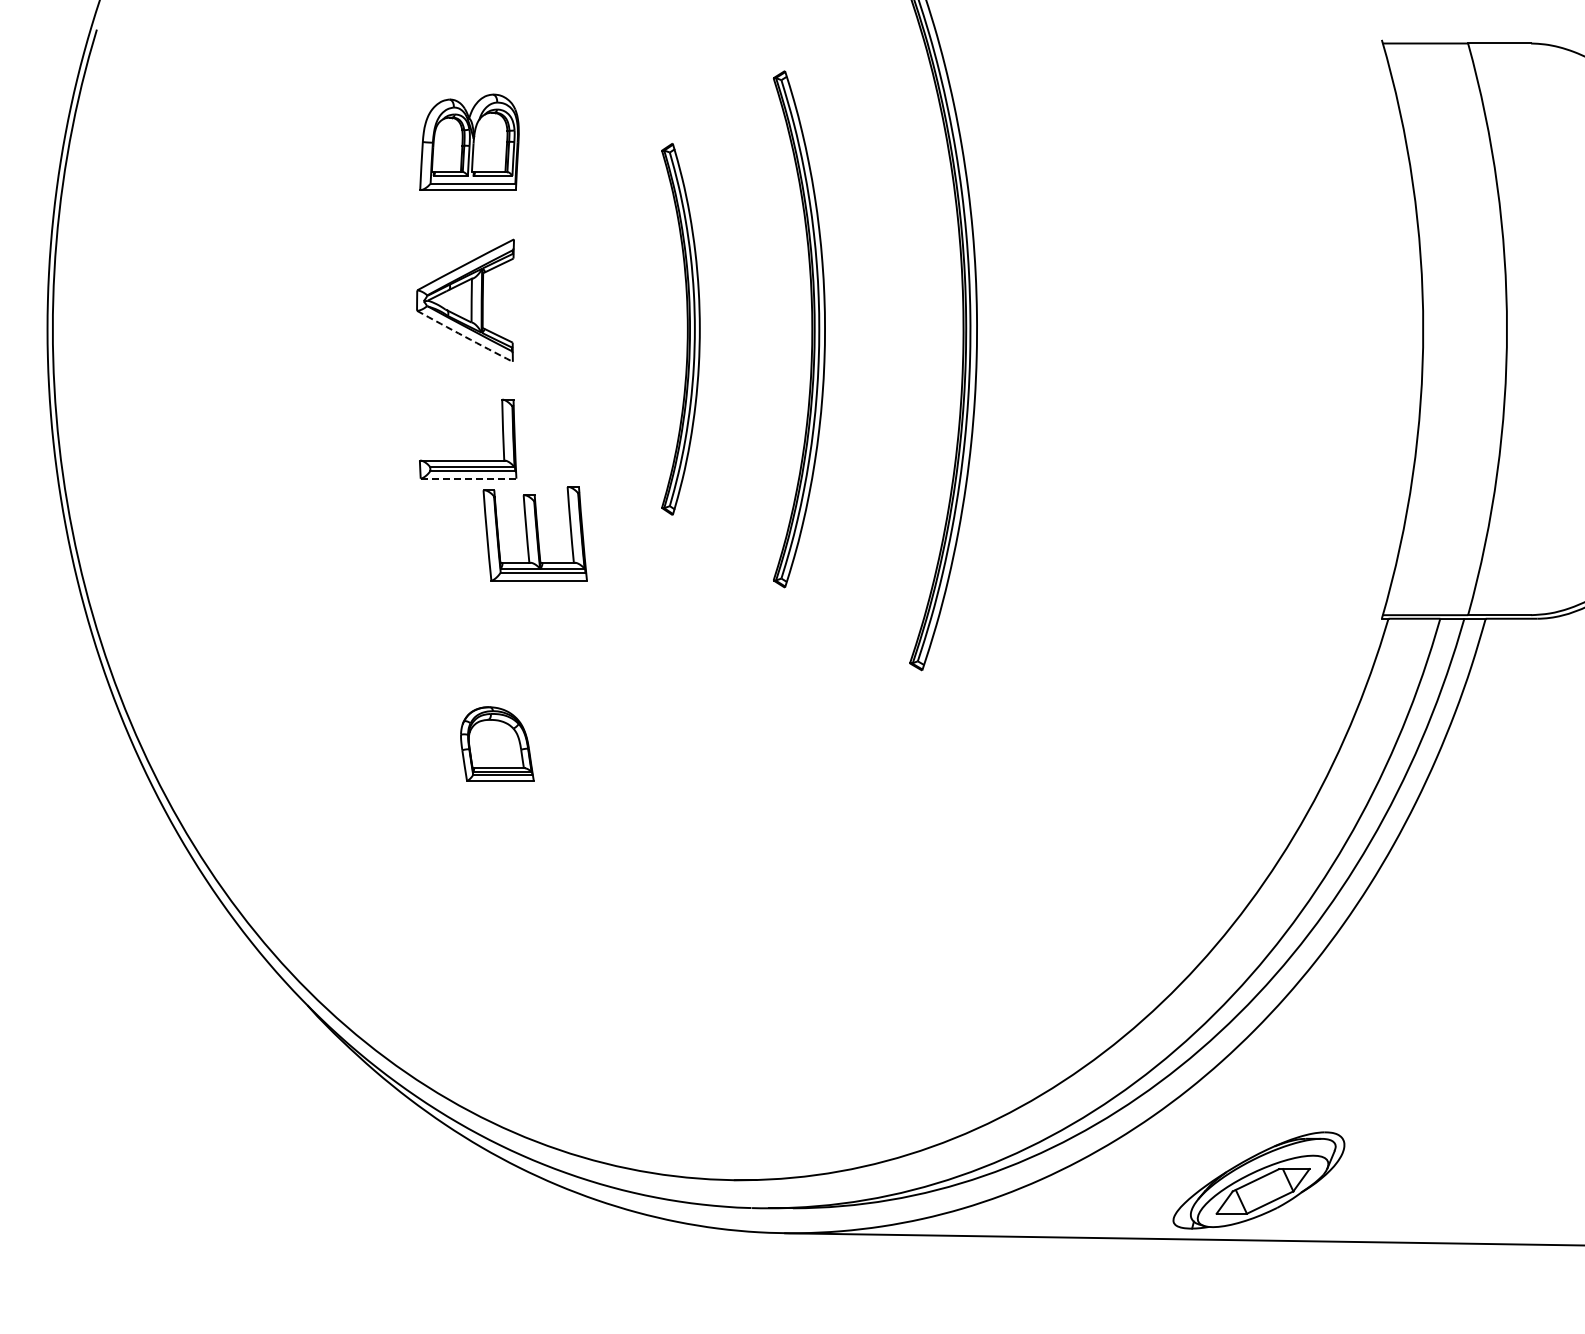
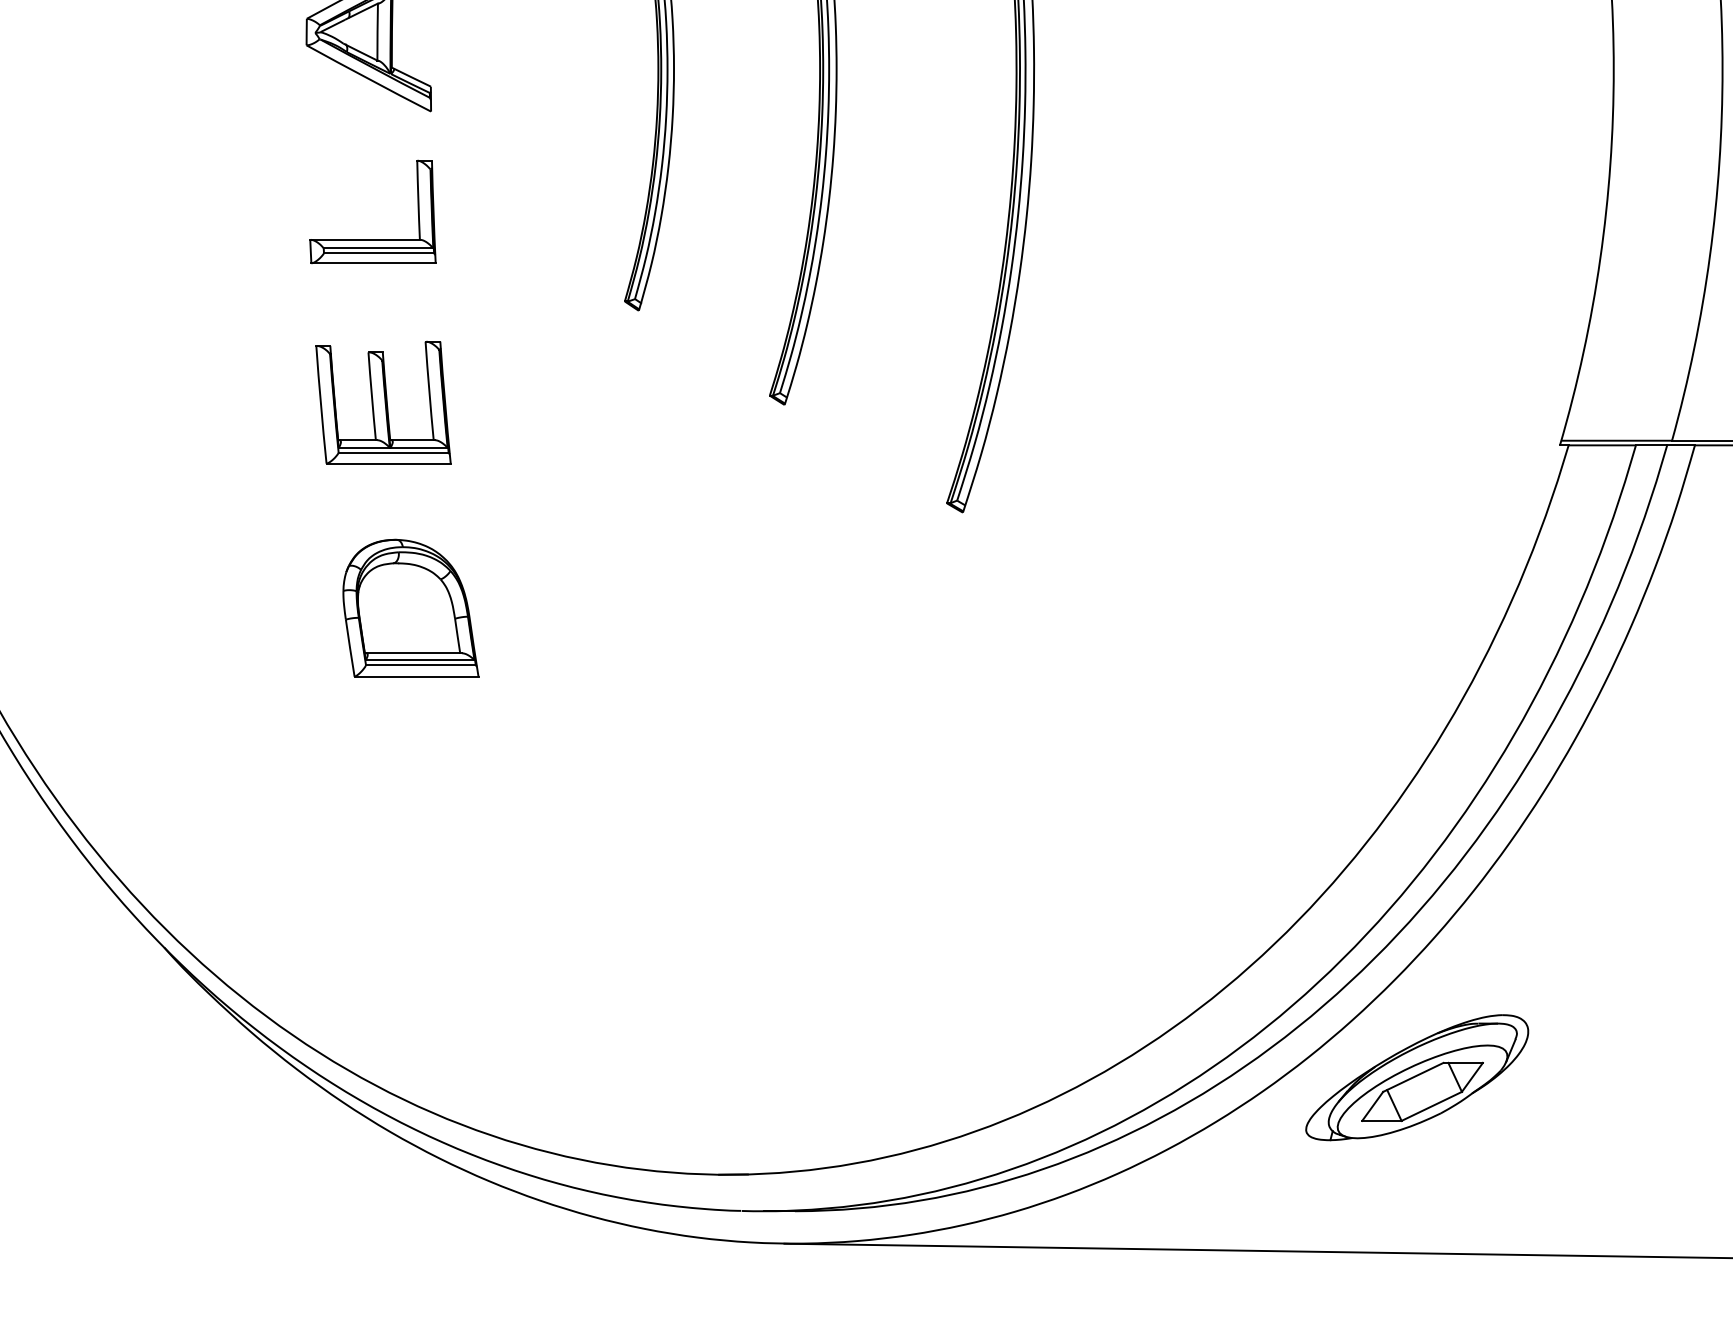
arc: (464, 336) -> (368, 78), dashed -> solid
line: (468, 478) -> (373, 263), dashed -> solid
part: (534, 533) -> (382, 402), moved
part: (497, 743) -> (411, 607), size x1.43
part: (1258, 1180) -> (1416, 1077), moved

